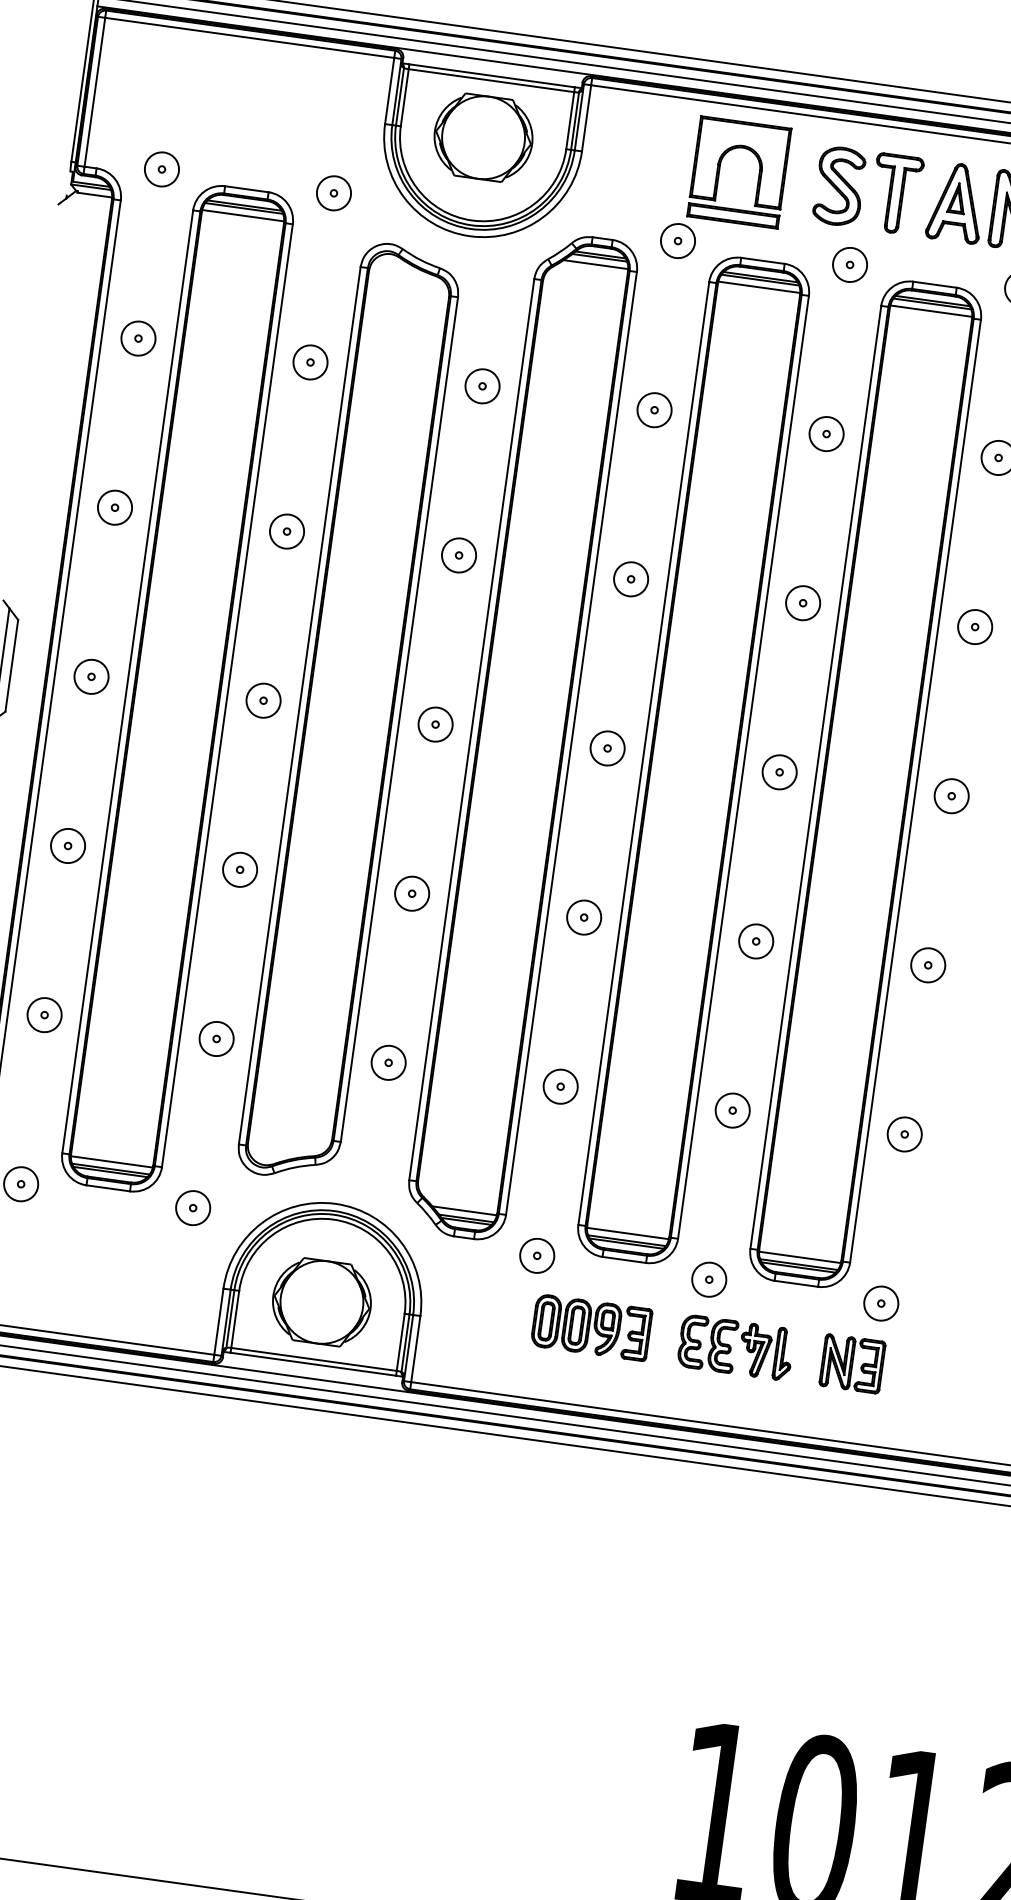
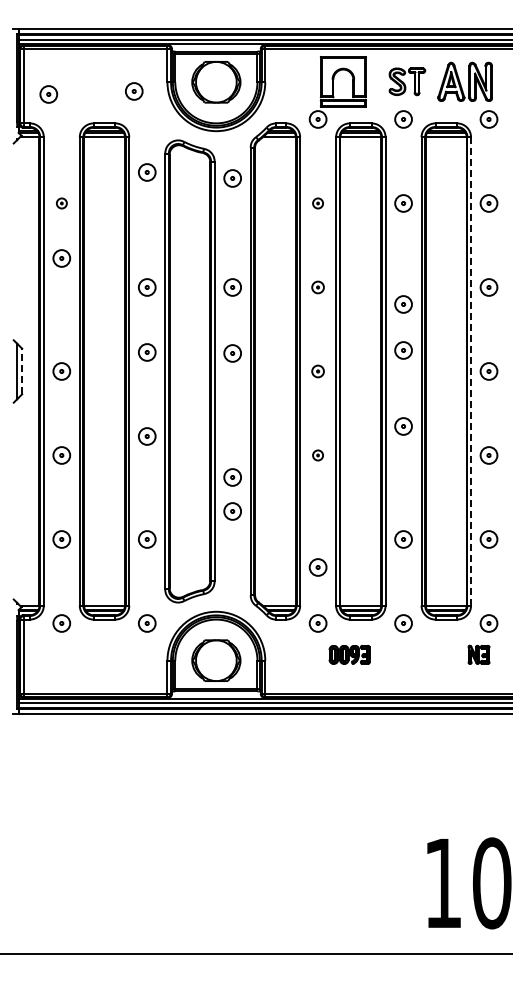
part: (161, 169) -> (48, 94), moved
part: (868, 189) -> (407, 81), size x0.7
part: (334, 193) -> (134, 91), moved
part: (137, 338) -> (61, 203), size x0.6
part: (311, 362) -> (147, 172), moved
part: (482, 386) -> (232, 178), moved
part: (653, 410) -> (317, 203), size x0.6
part: (114, 507) -> (61, 258), moved
part: (629, 579) -> (317, 287), size x0.7
part: (802, 603) -> (403, 304), moved
line: (12, 665) -> (22, 371), solid -> dashed
part: (264, 700) -> (147, 352), moved
part: (435, 724) -> (232, 353), moved
part: (606, 748) -> (317, 371), size x0.7
part: (779, 772) -> (403, 350), moved
line: (916, 791) -> (471, 371), solid -> dashed
part: (240, 869) -> (147, 436), moved
part: (411, 893) -> (232, 477), moved
part: (582, 917) -> (317, 455), size x0.6
part: (756, 941) -> (403, 426), moved
part: (388, 1062) -> (232, 511), moved
part: (559, 1086) -> (317, 567), moved
part: (591, 1327) -> (349, 654), size x0.7
part: (734, 1346) -> (420, 654), removed
part: (851, 1363) -> (478, 654), size x0.7

